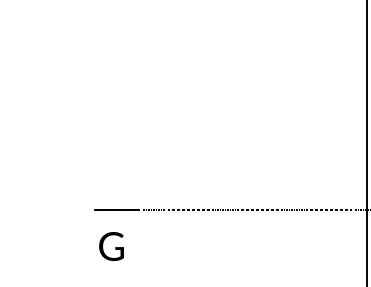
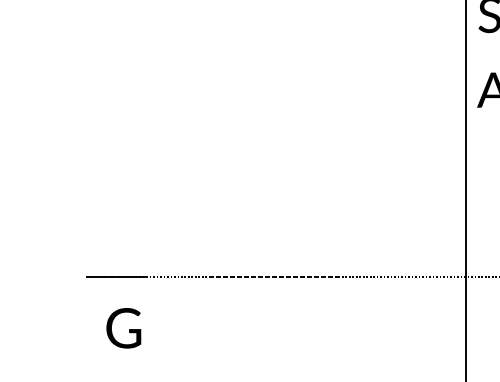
text: (111, 246) -> (123, 328), moved

